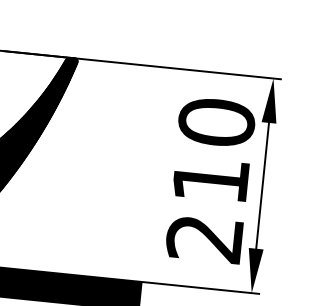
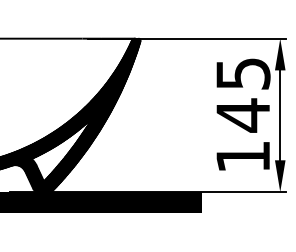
text: (209, 179) -> (242, 114), 210 -> 145

